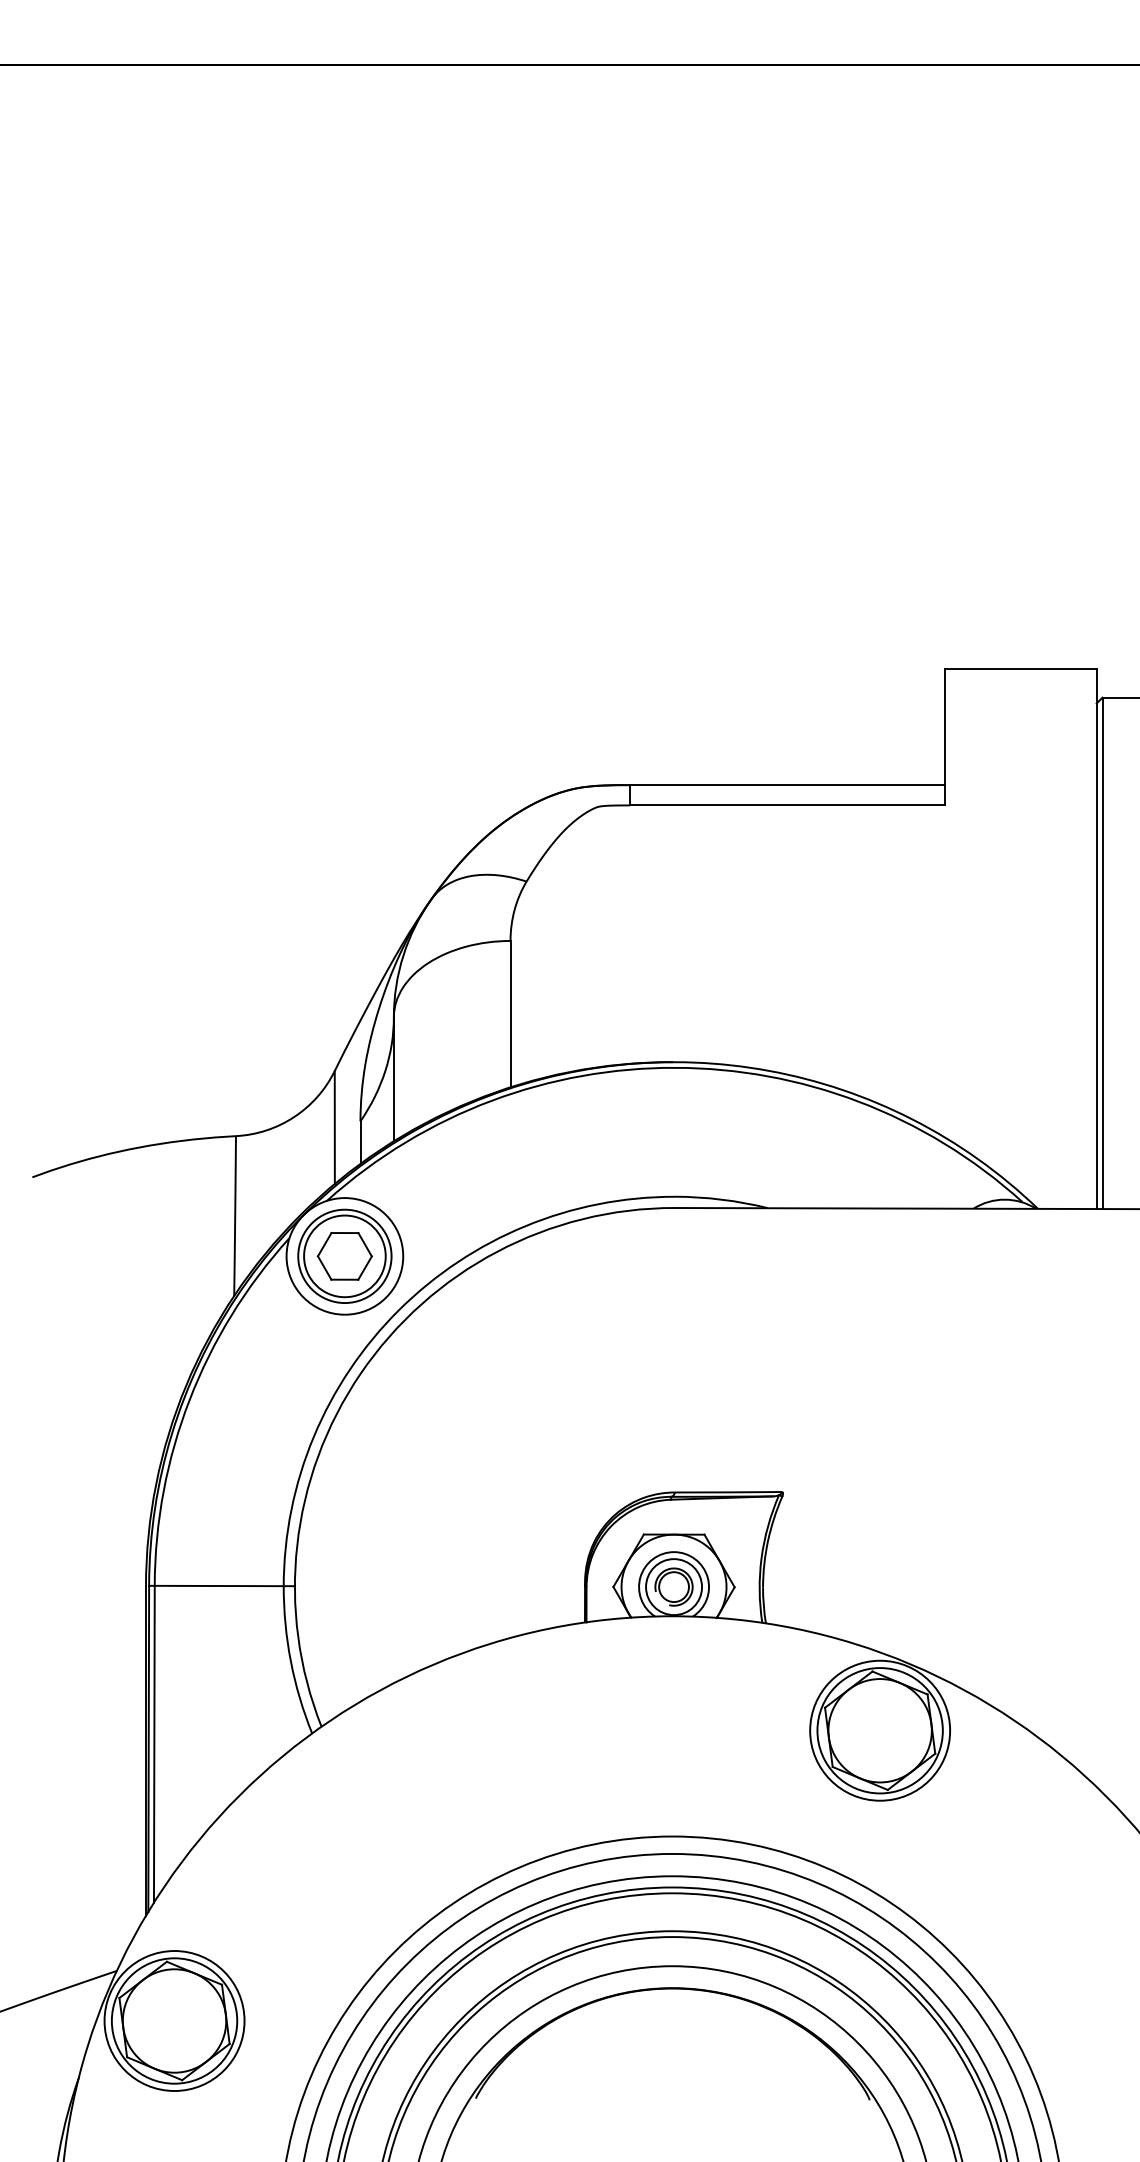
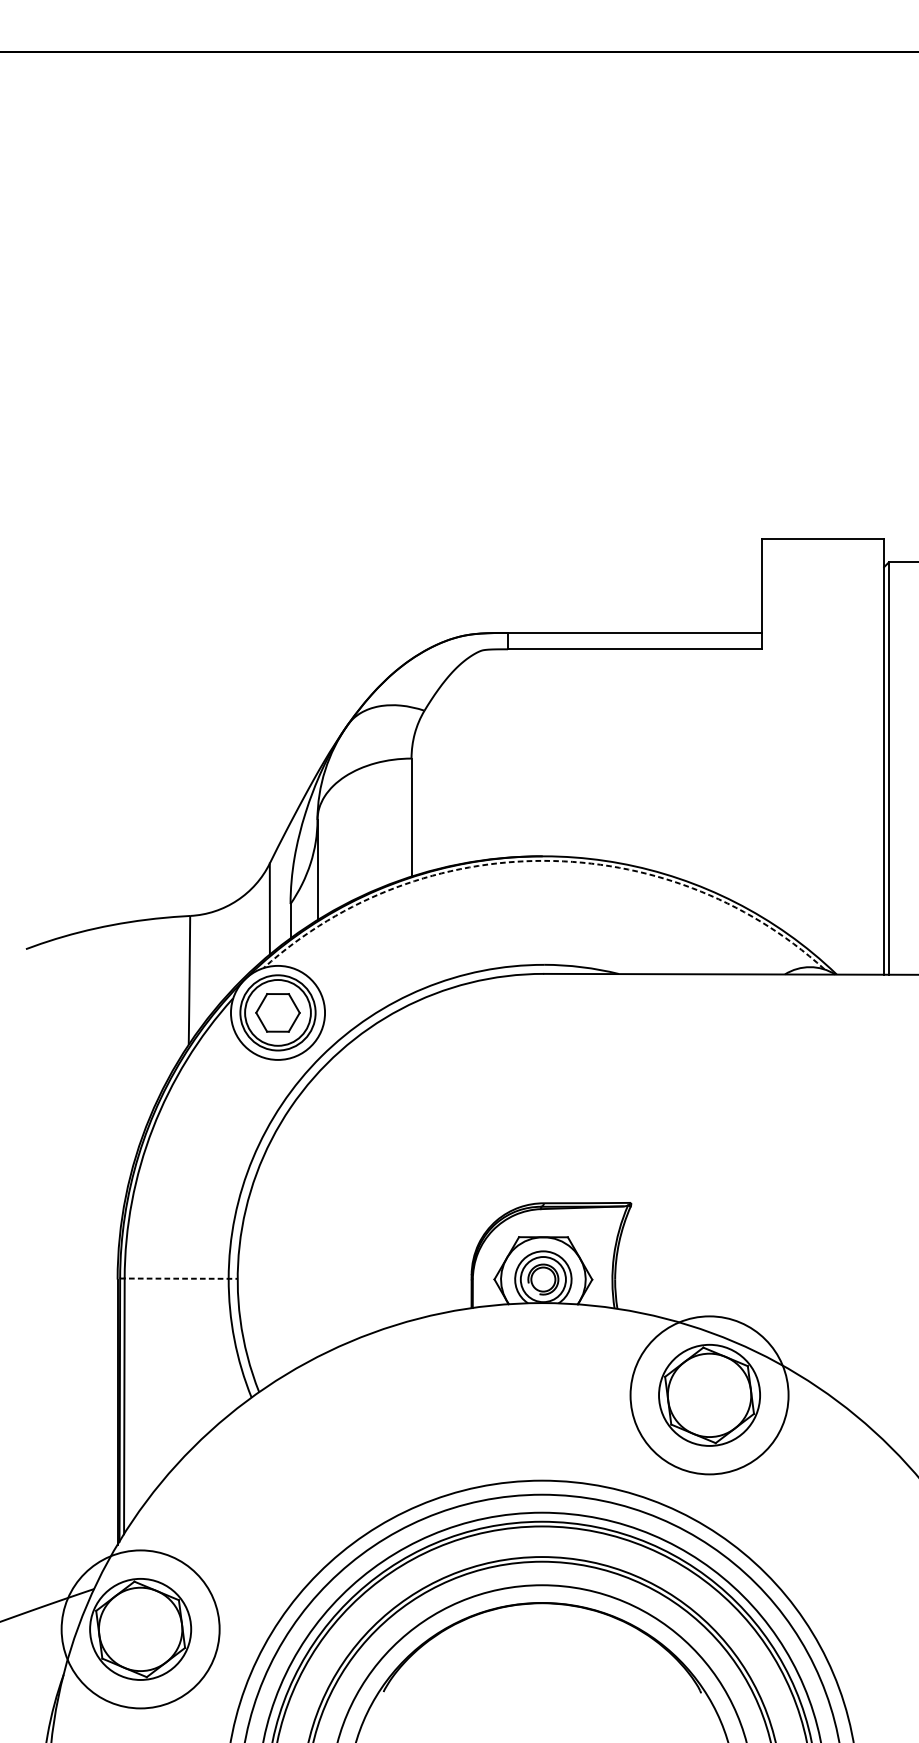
arc: (675, 1067) -> (544, 860), solid -> dashed
line: (222, 1586) -> (179, 1279), solid -> dashed
circle: (880, 1730) -> (709, 1395), size x1.4
circle: (174, 2020) -> (140, 1629), size x1.4

